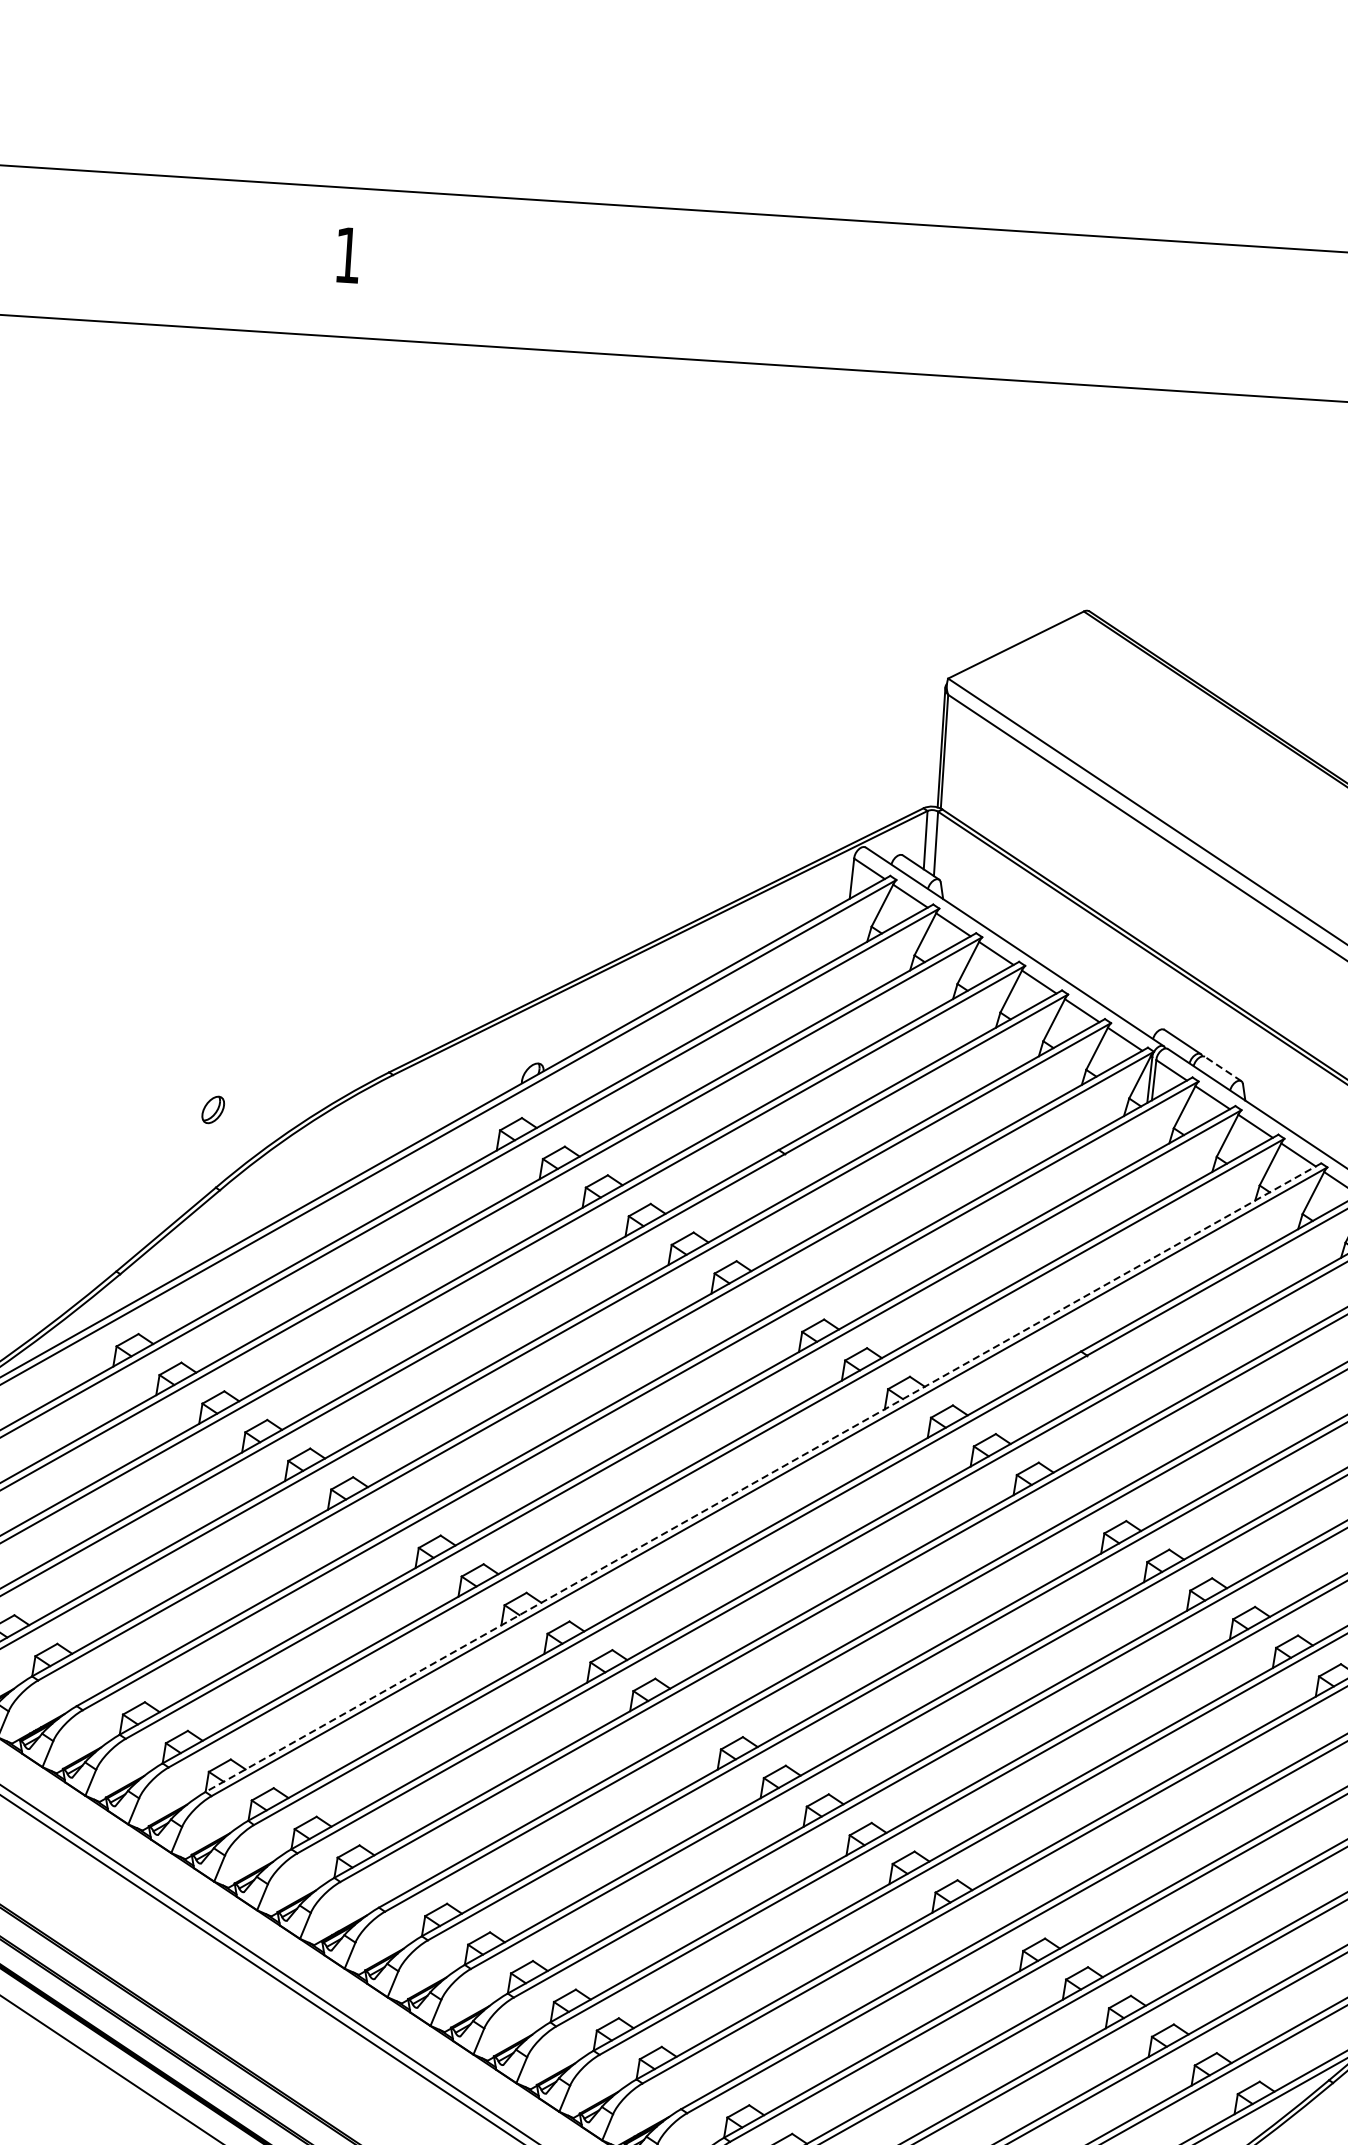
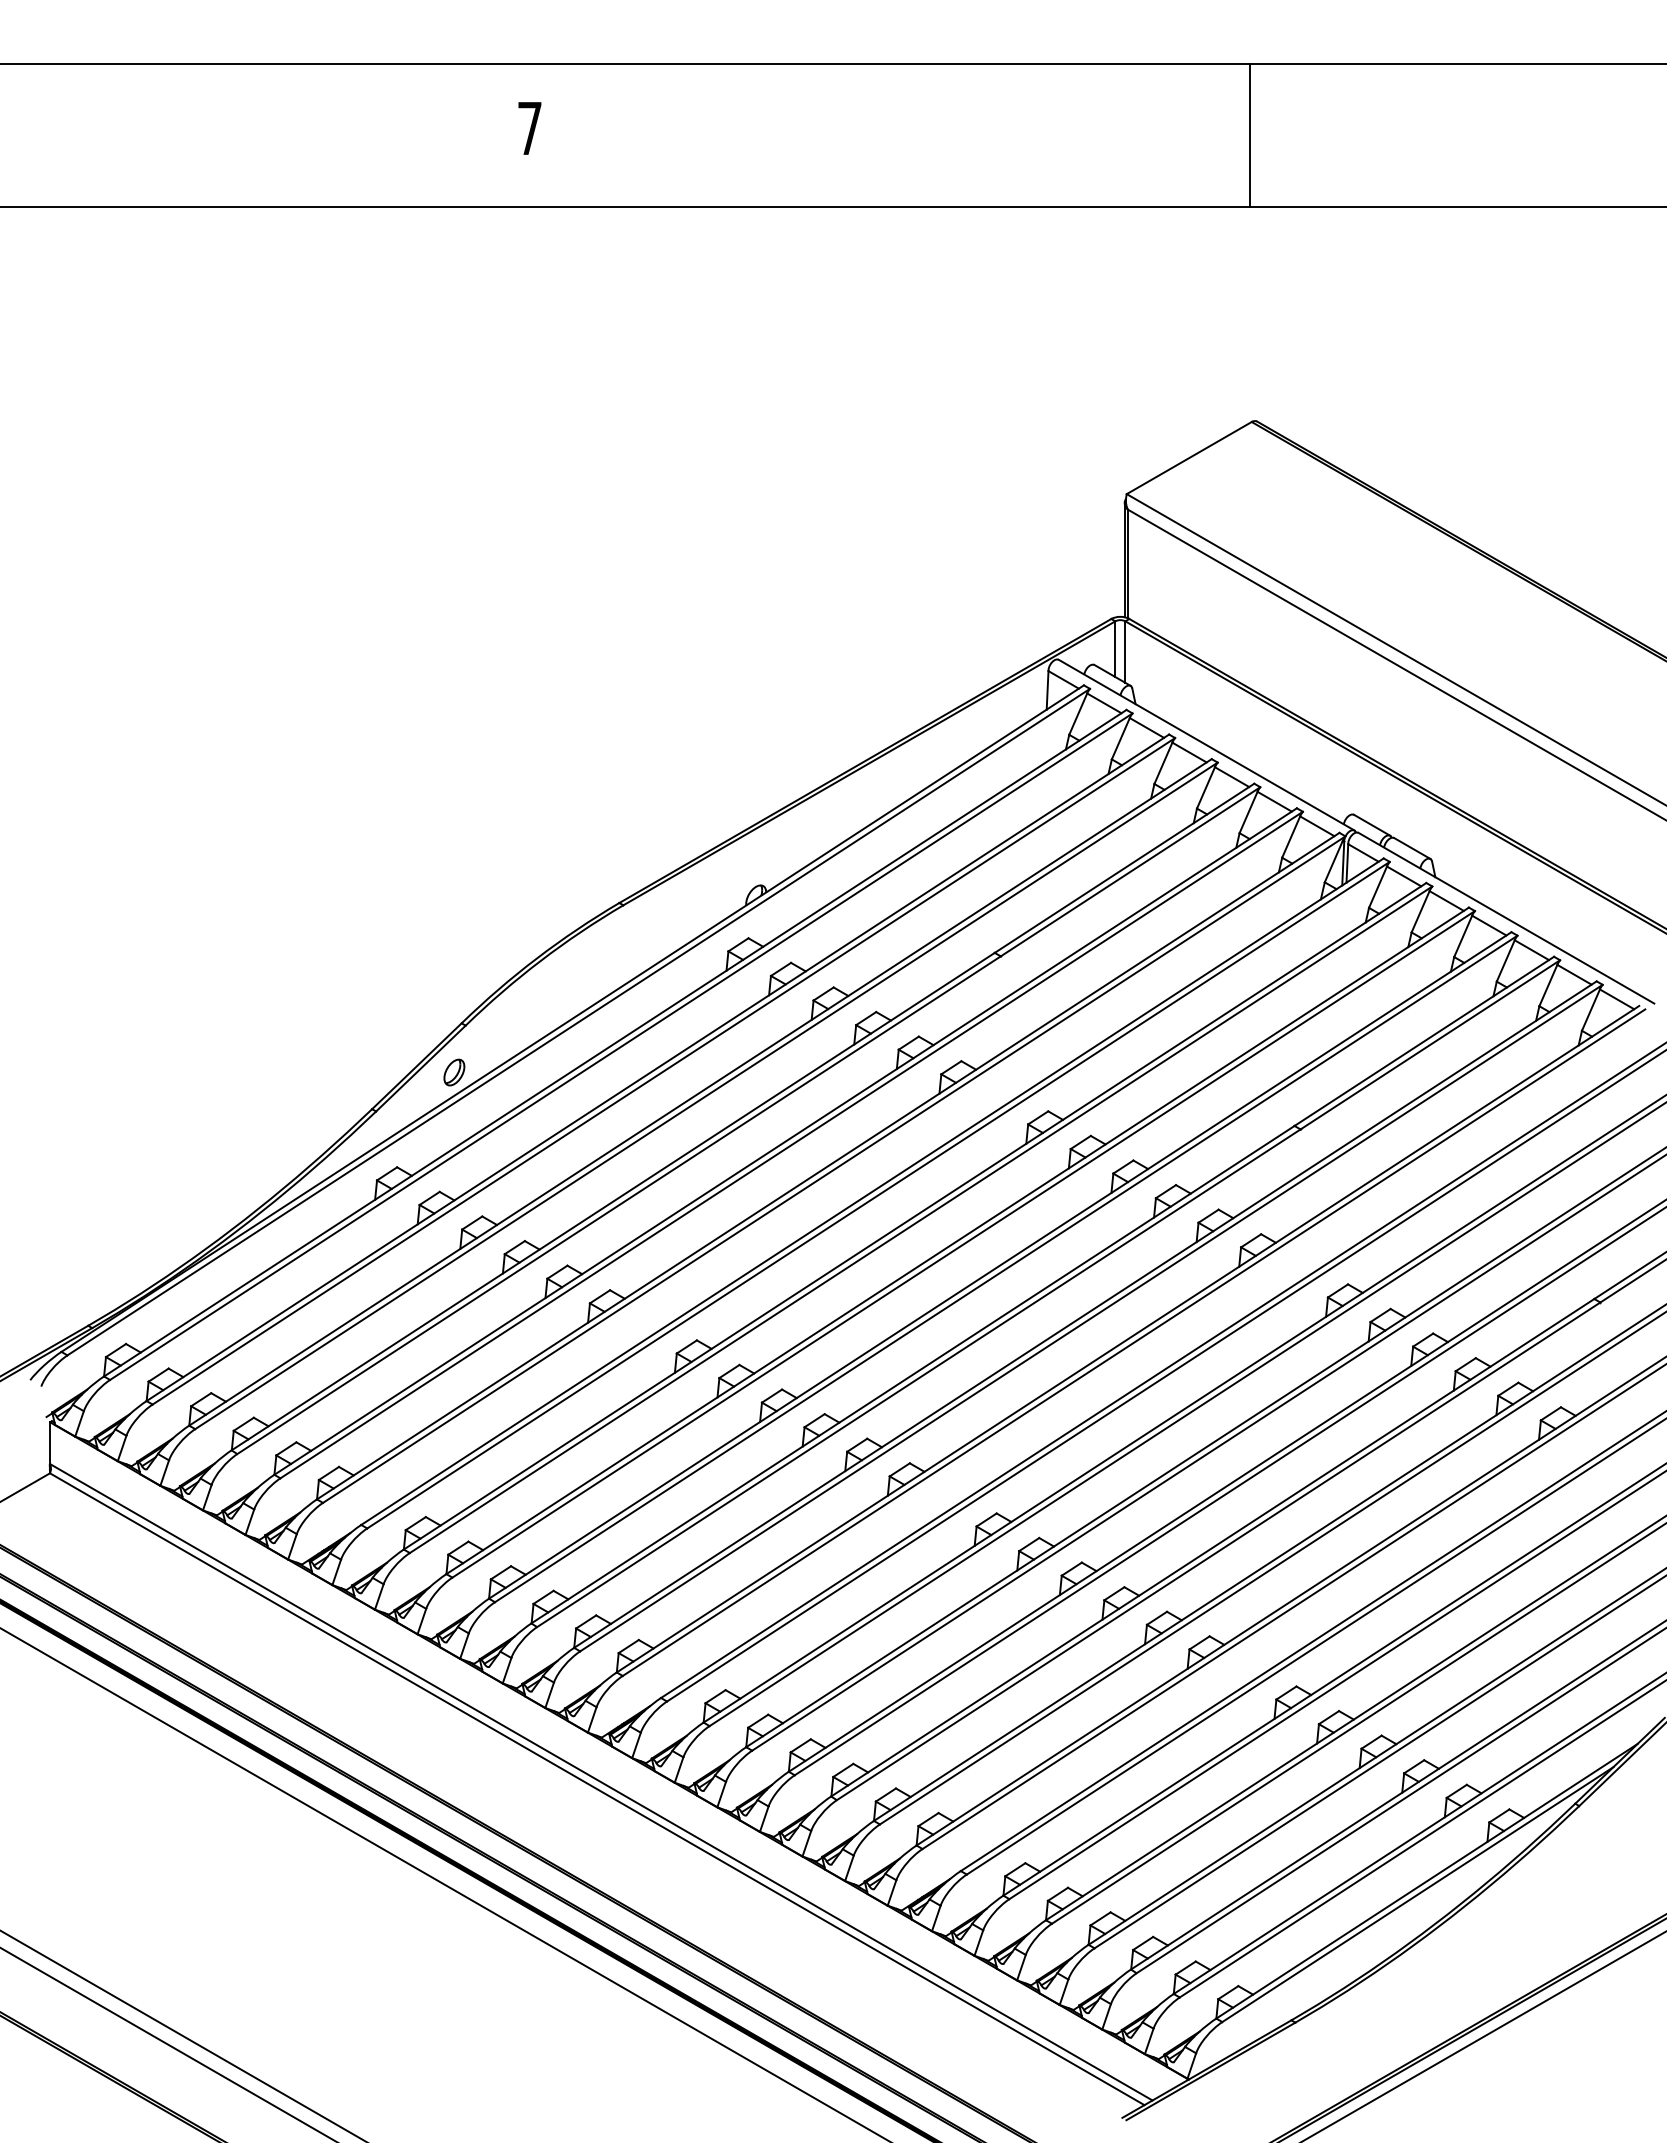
text: (347, 255) -> (529, 128), 1 -> 7
line: (1100, 311) -> (1249, 135), added
line: (1223, 1069) -> (1412, 848), dashed -> solid
part: (213, 1109) -> (454, 1072), moved
line: (762, 1477) -> (999, 1265), dashed -> solid

